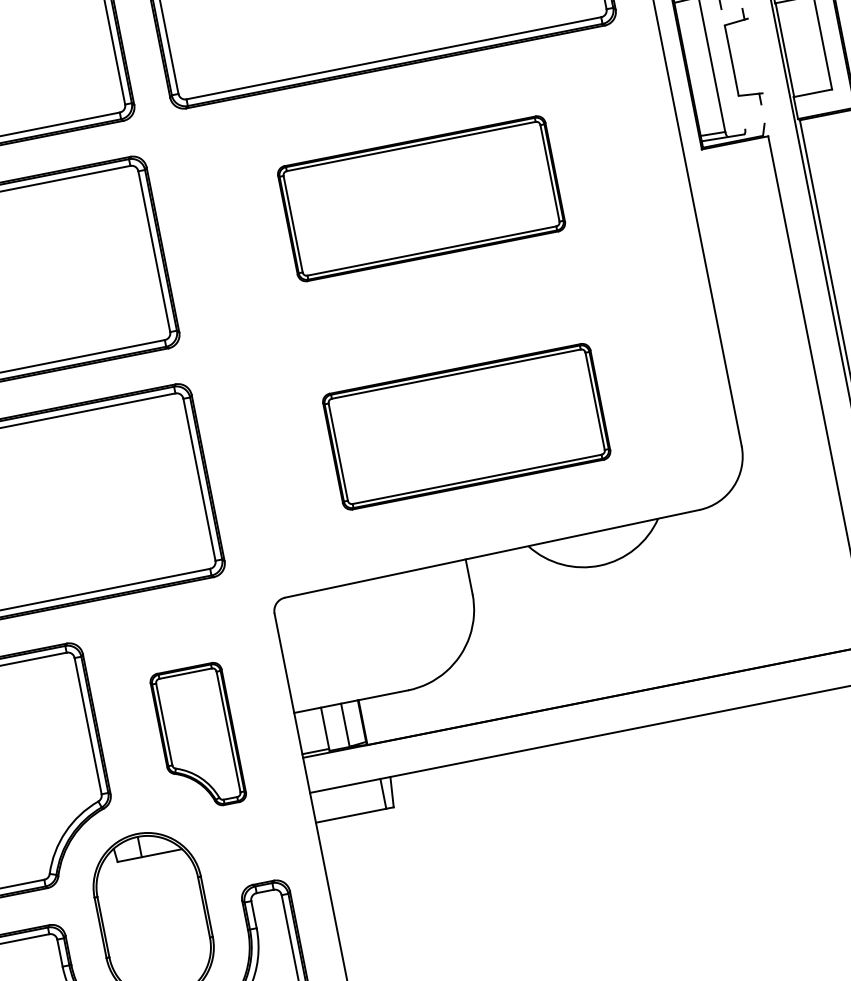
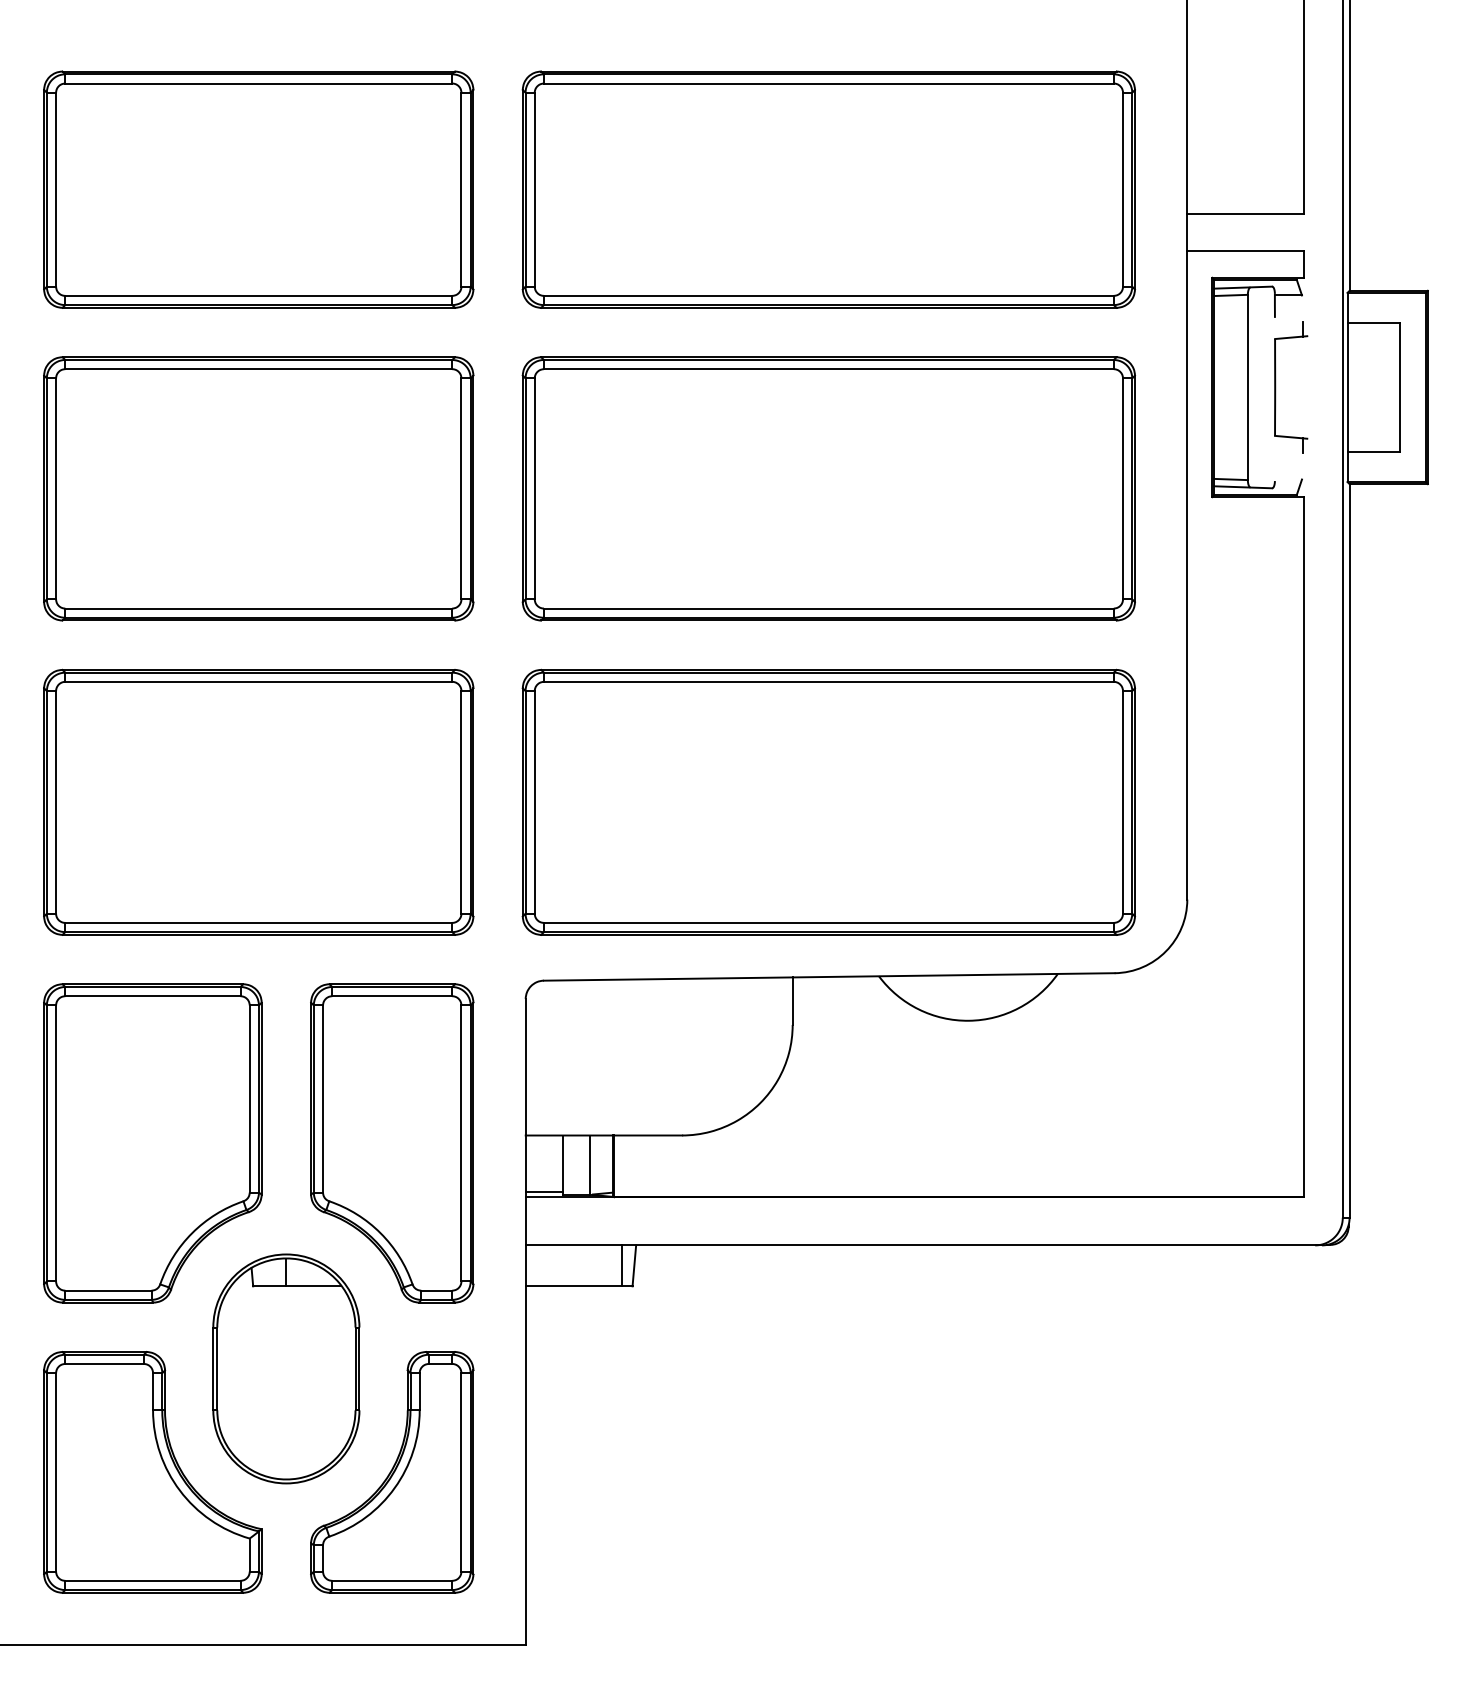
part: (421, 198) -> (828, 488), size x1.67
part: (466, 426) -> (828, 801), size x1.67
part: (198, 737) -> (392, 1143), size x1.67

